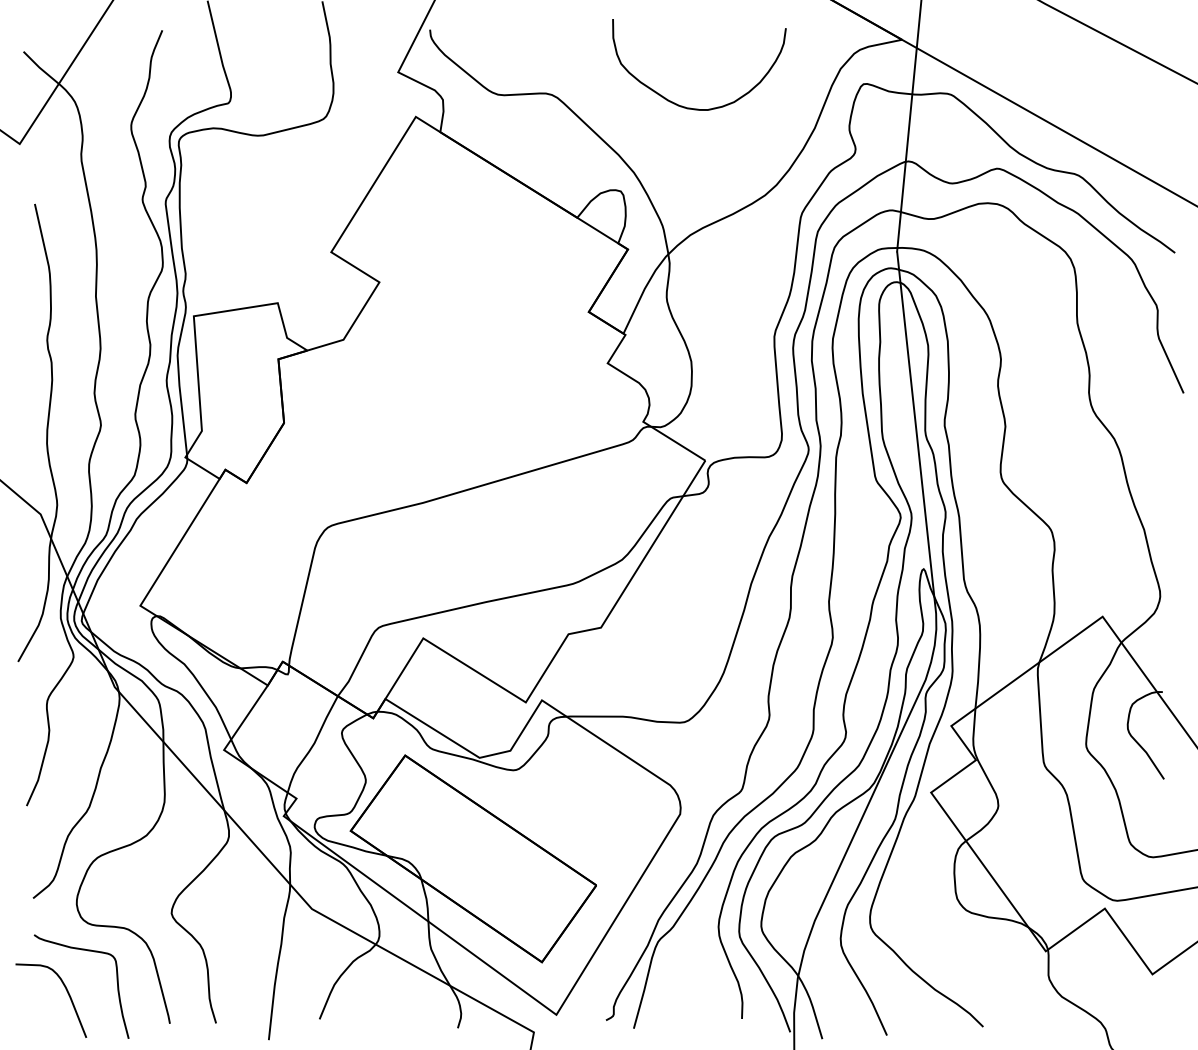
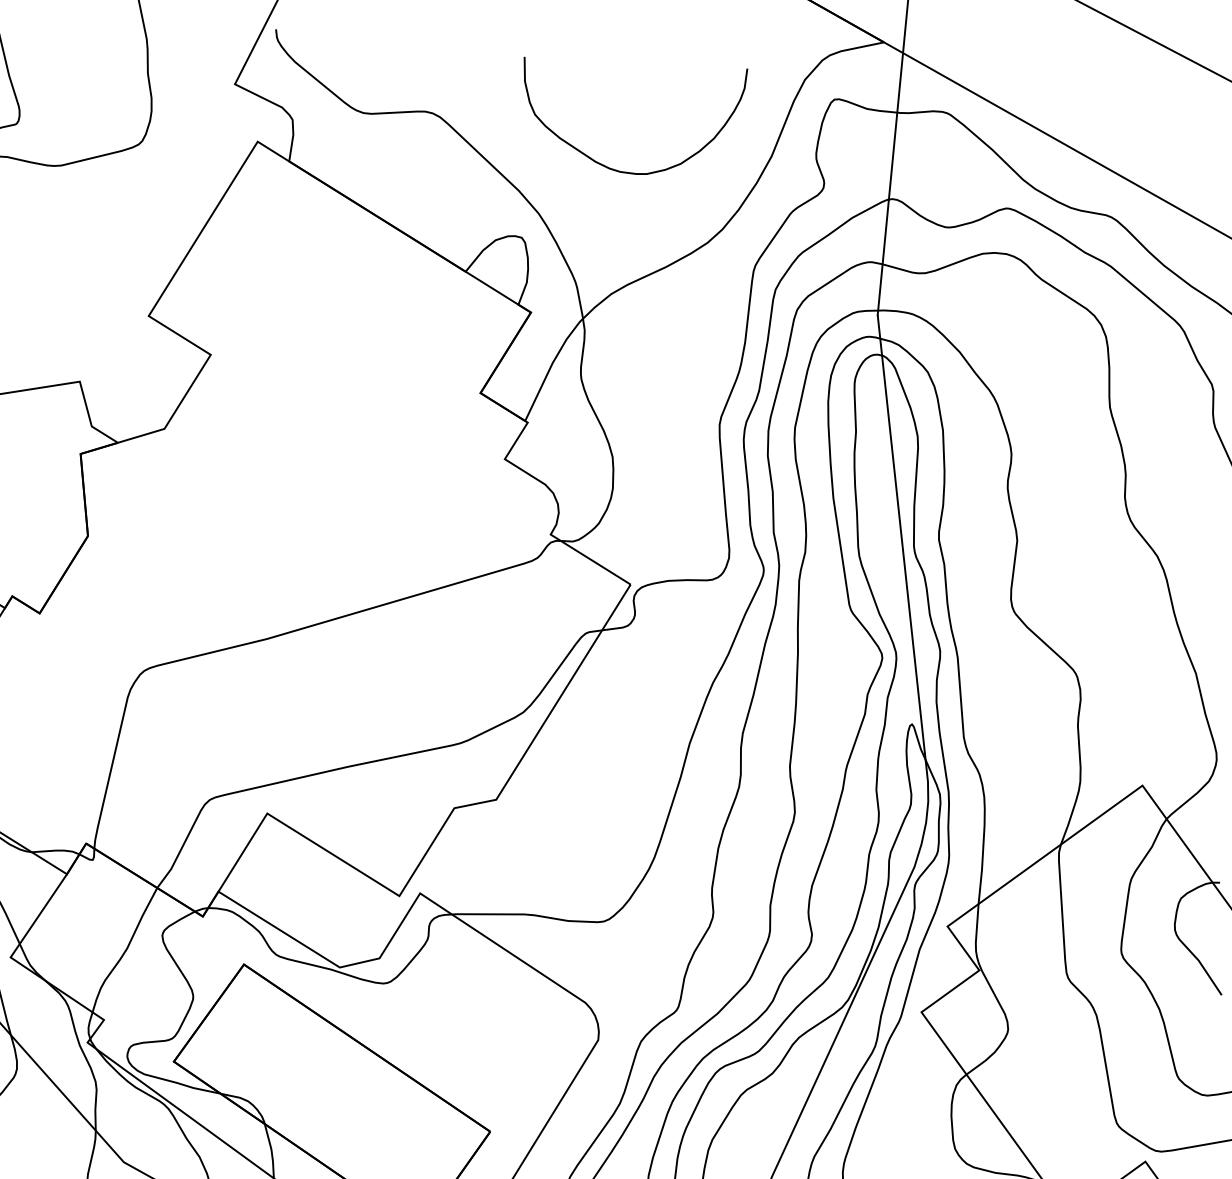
curve: (690, 107) -> (624, 170), moved

